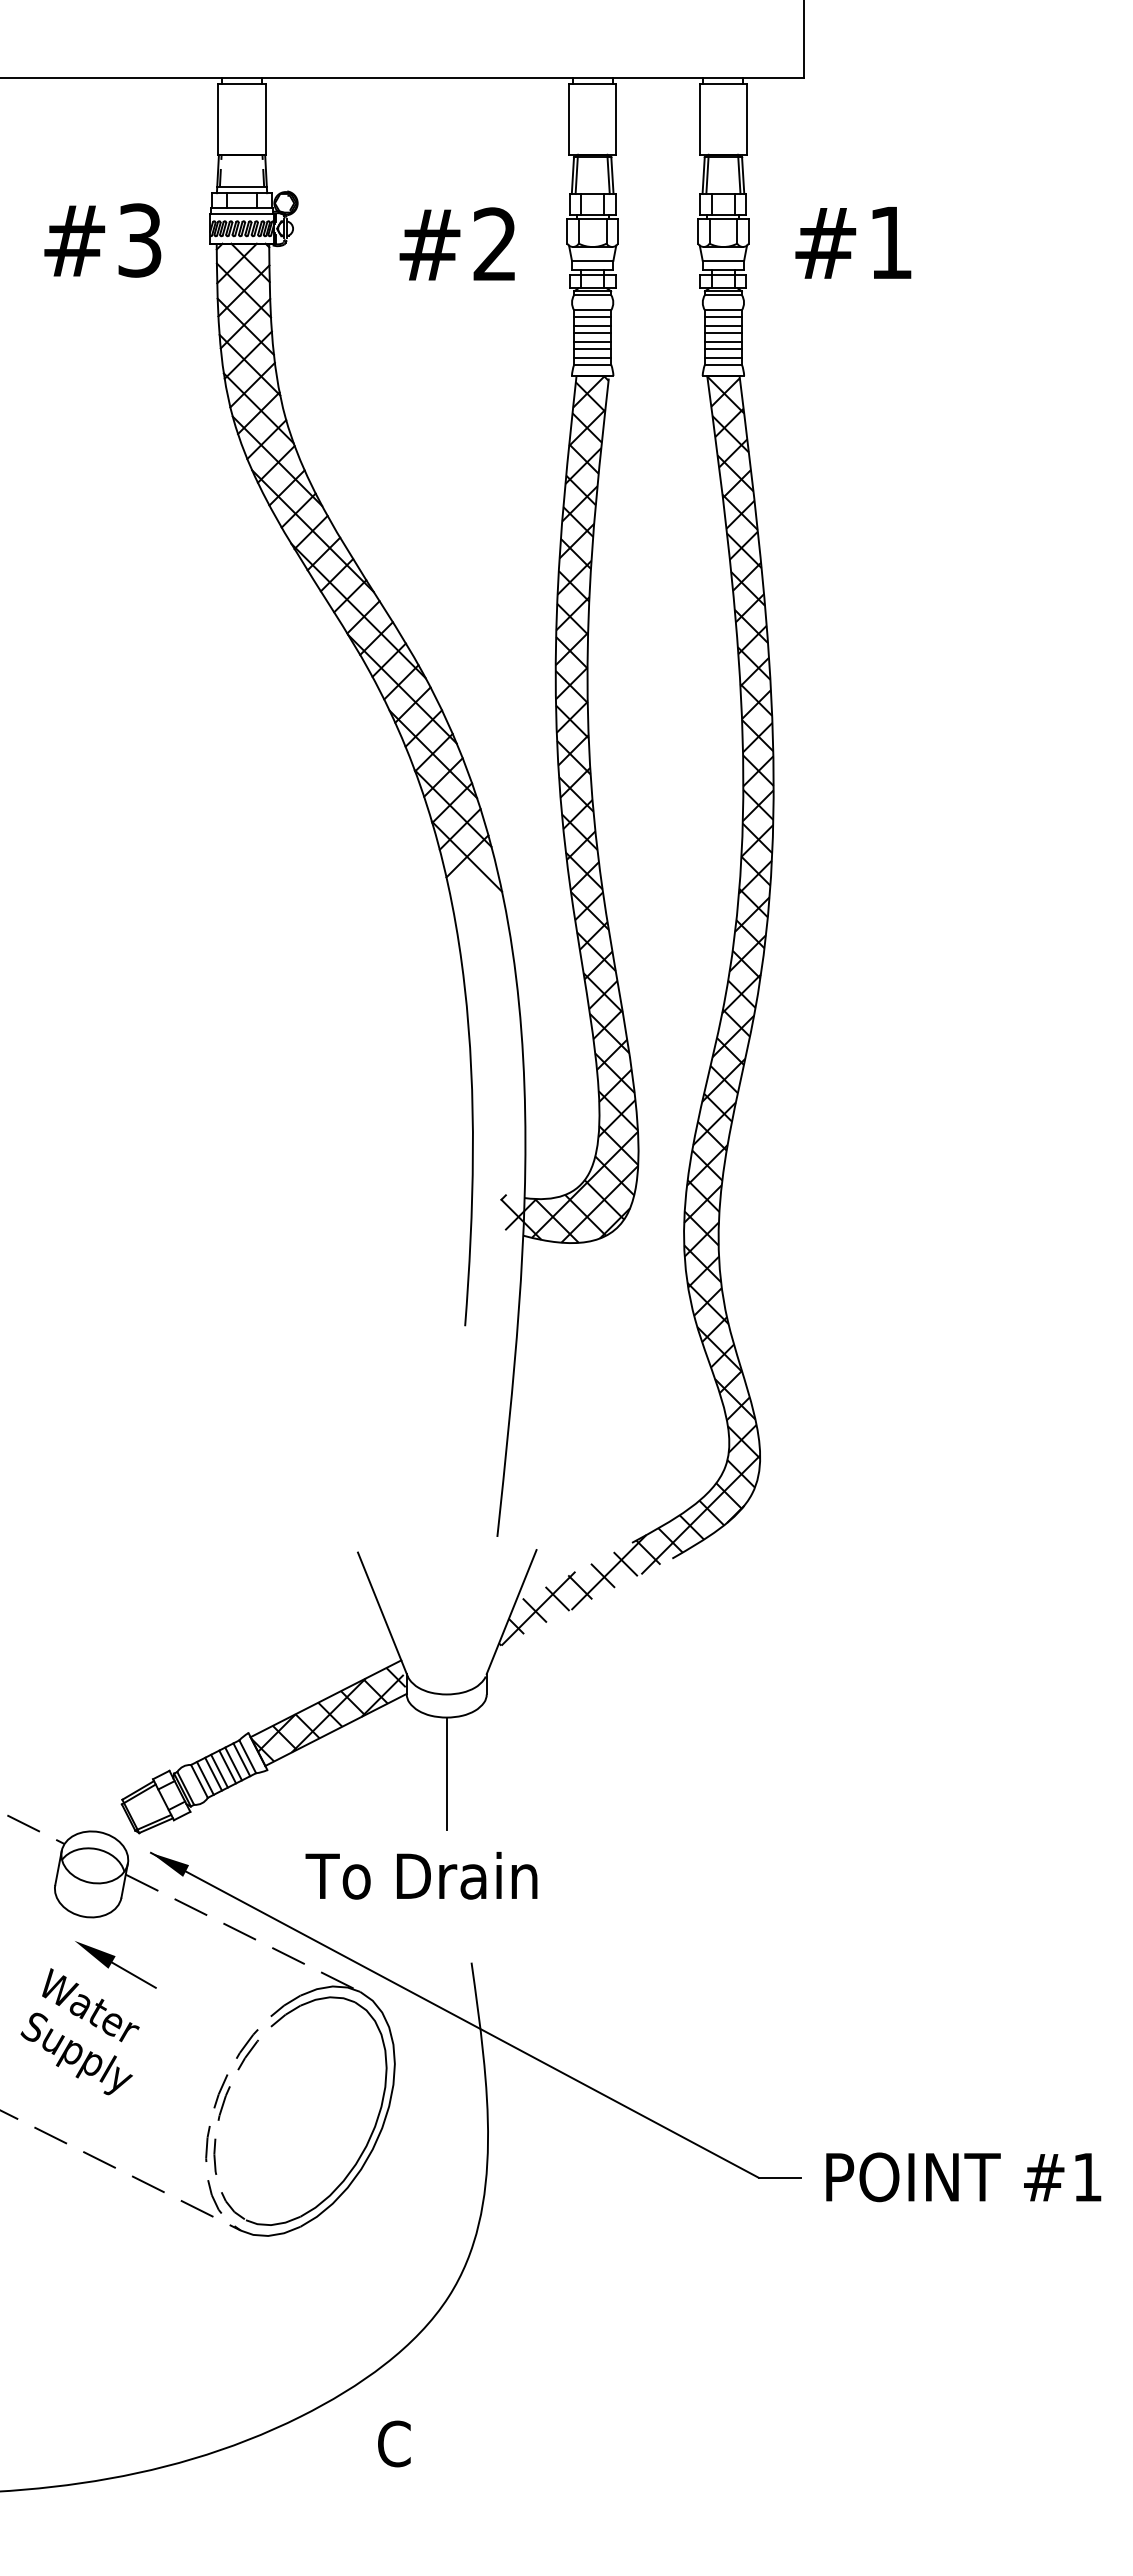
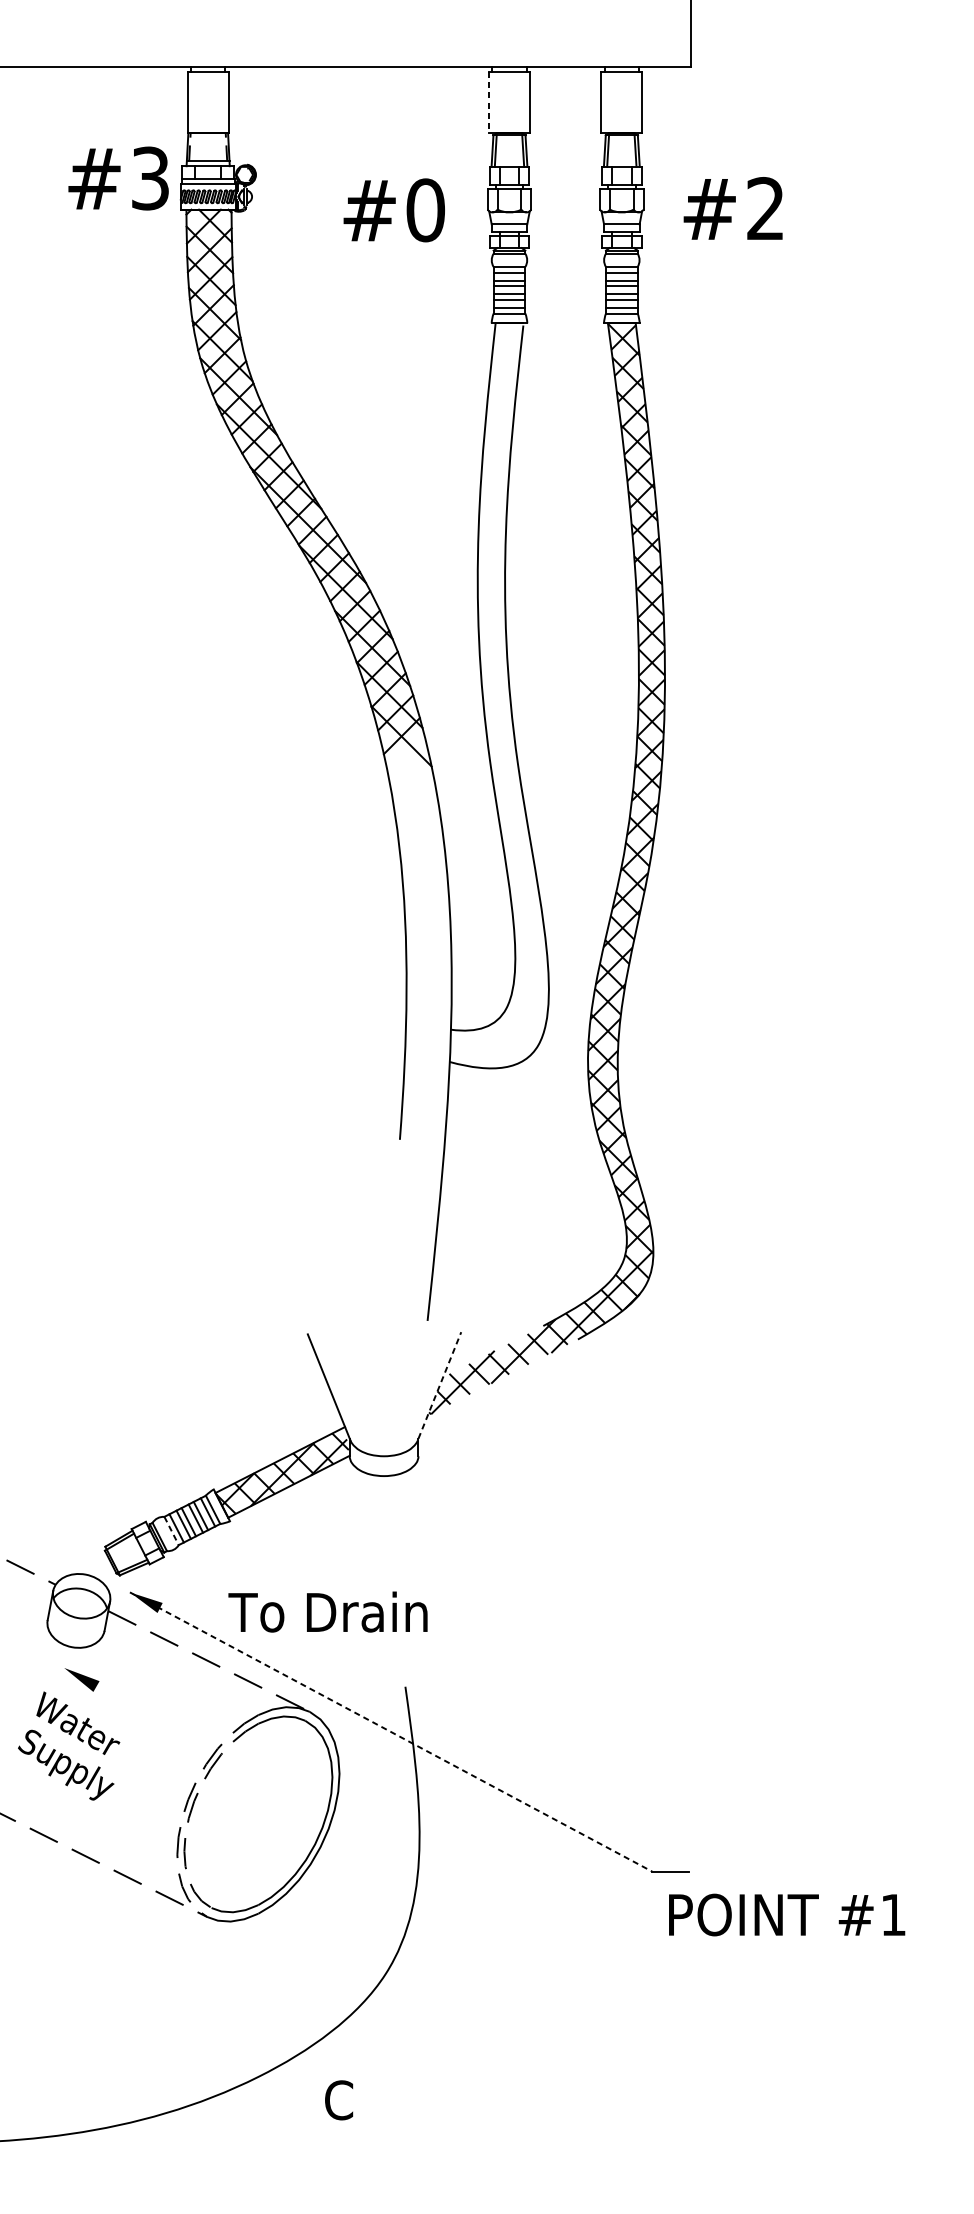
line: (568, 119) -> (488, 102), solid -> dashed
text: (102, 240) -> (118, 178), moved
text: (890, 241) -> (765, 207), #1 -> #2
text: (495, 244) -> (425, 210), #2 -> #0
hatch: (569, 809) -> (489, 695), removed
line: (511, 1612) -> (439, 1385), solid -> dashed
line: (446, 1773) -> (383, 1524), removed
line: (199, 1781) -> (171, 1531), solid -> dashed
text: (421, 1875) -> (328, 1611), moved
line: (133, 1974) -> (114, 1696), removed
line: (454, 2015) -> (390, 1732), solid -> dashed
text: (963, 2177) -> (786, 1915), moved

